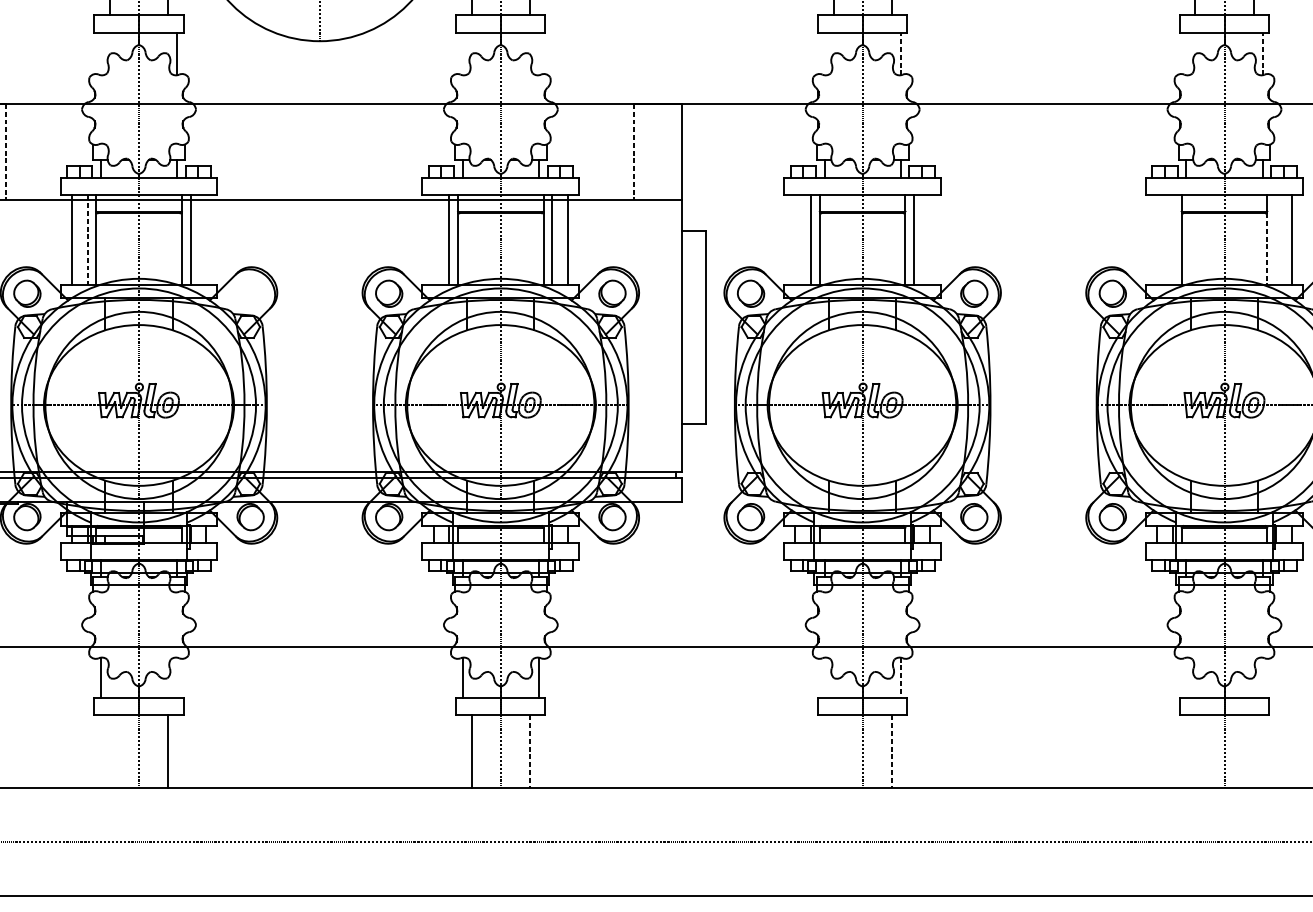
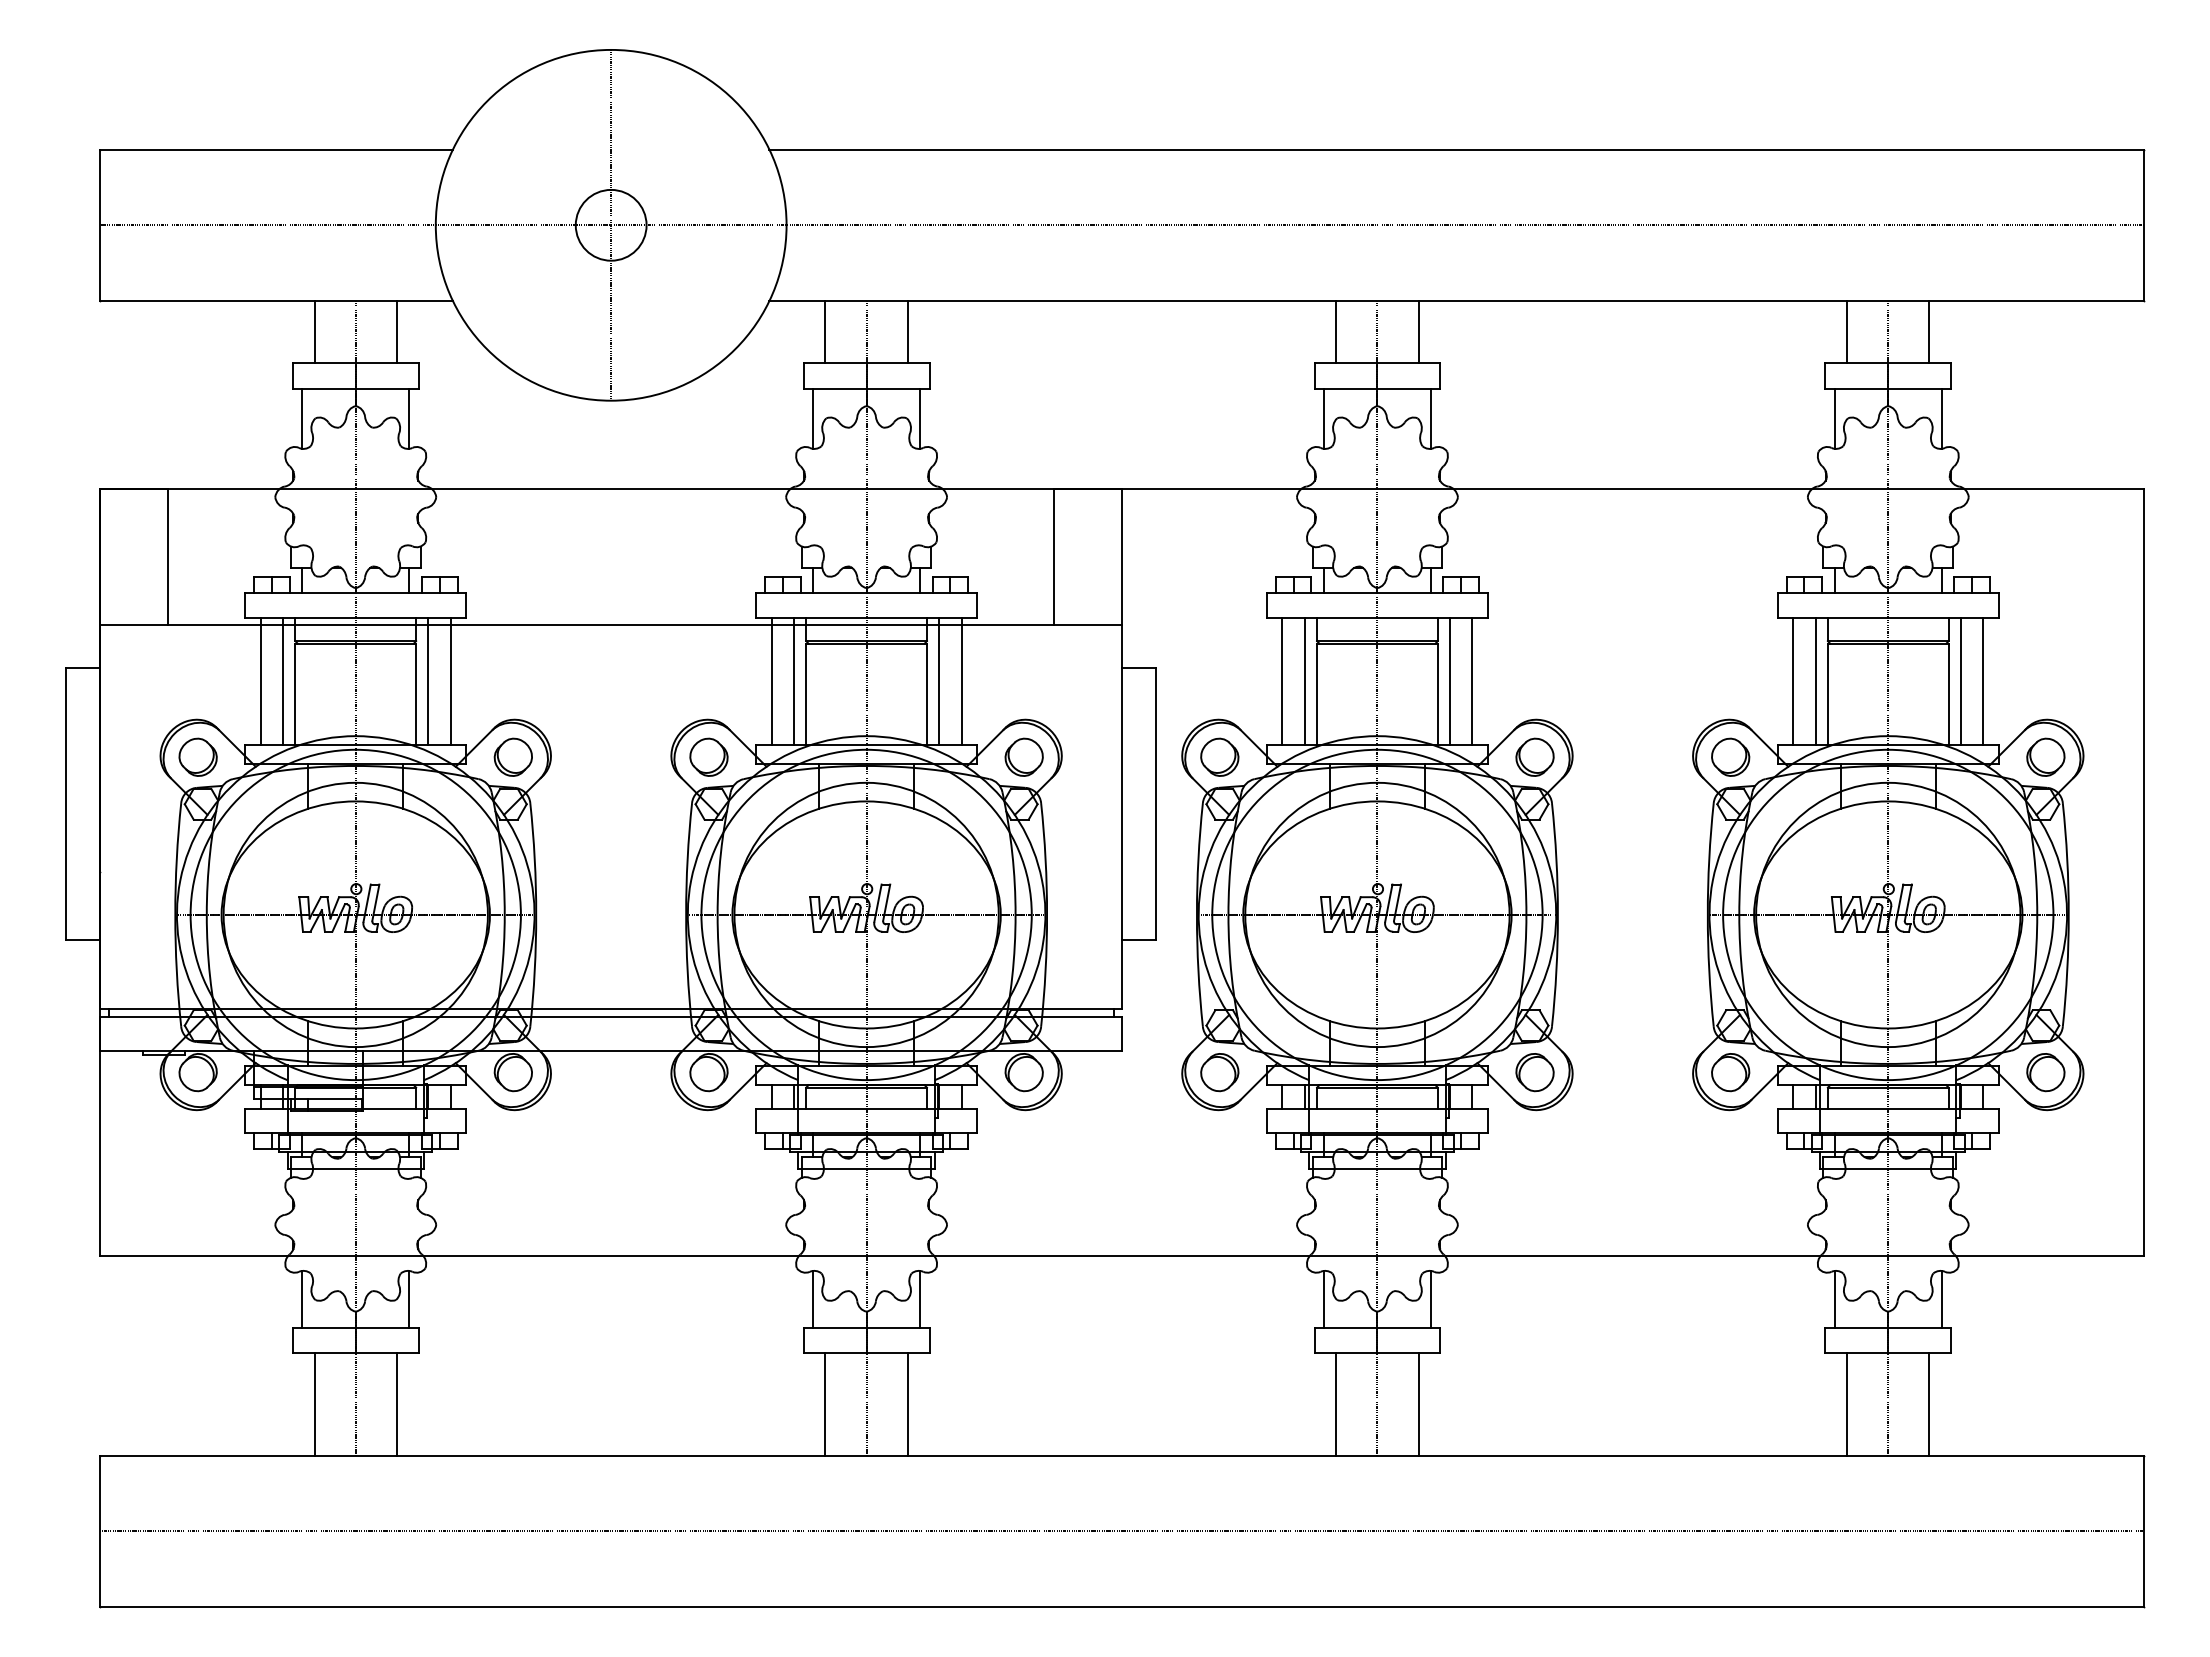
line: (101, 53) -> (302, 418), added
line: (462, 53) -> (812, 418), added
line: (539, 53) -> (920, 418), added
line: (824, 53) -> (1323, 418), added
line: (900, 53) -> (1431, 418), dashed -> solid
line: (1186, 53) -> (1834, 418), added
line: (1262, 53) -> (1941, 418), dashed -> solid
line: (6, 152) -> (168, 557), dashed -> solid
line: (633, 152) -> (1053, 557), dashed -> solid
line: (87, 240) -> (283, 682), dashed -> solid
line: (206, 240) -> (450, 681), added
line: (433, 240) -> (771, 681), added
line: (795, 240) -> (1282, 681), added
line: (930, 240) -> (1472, 681), added
line: (1157, 240) -> (1793, 681), added
line: (1172, 240) -> (1815, 681), added
line: (1275, 240) -> (1960, 681), added
line: (1267, 249) -> (1948, 694), dashed -> solid
part: (250, 293) -> (512, 756), added
line: (177, 677) -> (409, 1299), added
line: (824, 677) -> (1323, 1299), added
line: (900, 677) -> (1431, 1299), dashed -> solid
line: (1186, 677) -> (1834, 1299), added
line: (1262, 677) -> (1941, 1299), added
line: (109, 751) -> (314, 1403), added
line: (833, 751) -> (1336, 1403), added
line: (1195, 751) -> (1847, 1403), added
line: (1253, 751) -> (1929, 1403), added
line: (529, 752) -> (907, 1404), dashed -> solid
line: (891, 752) -> (1418, 1404), dashed -> solid

